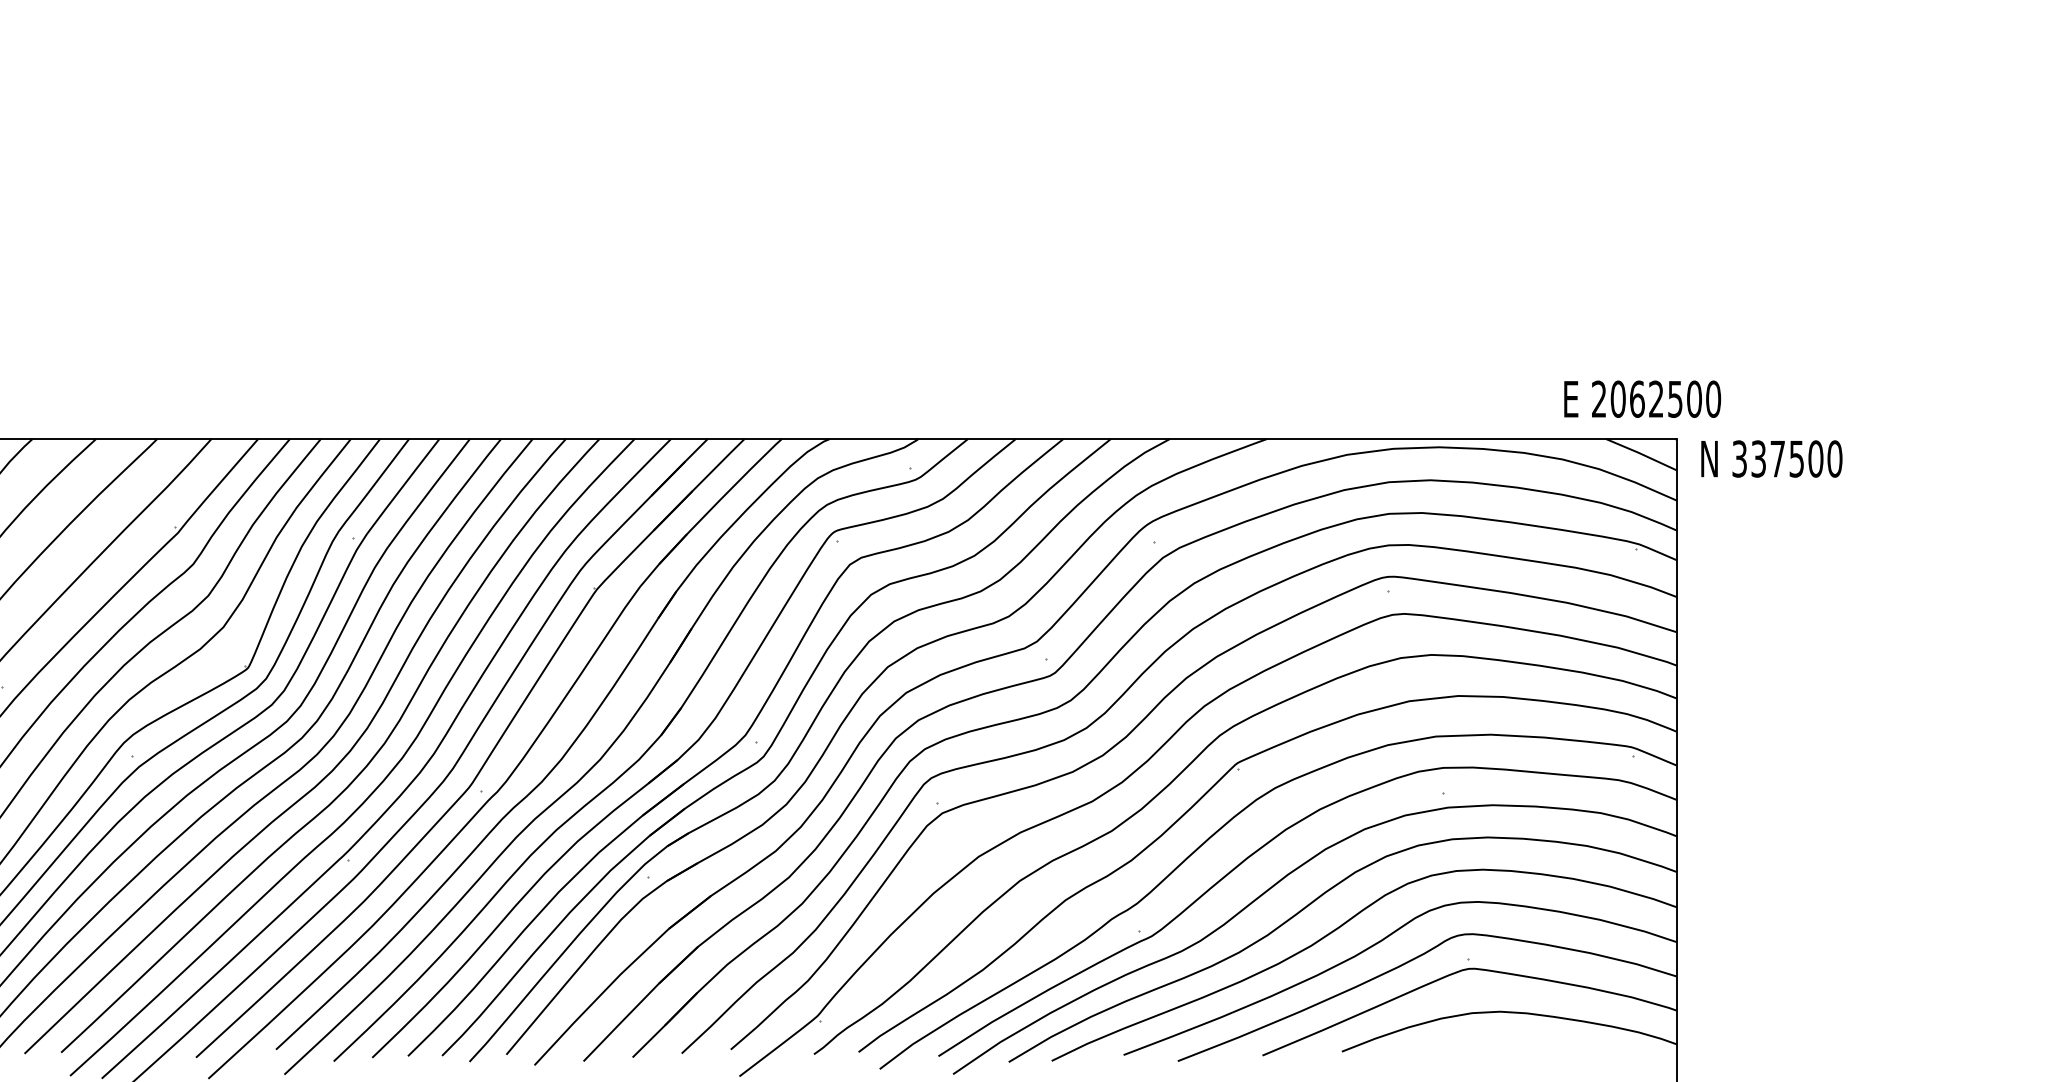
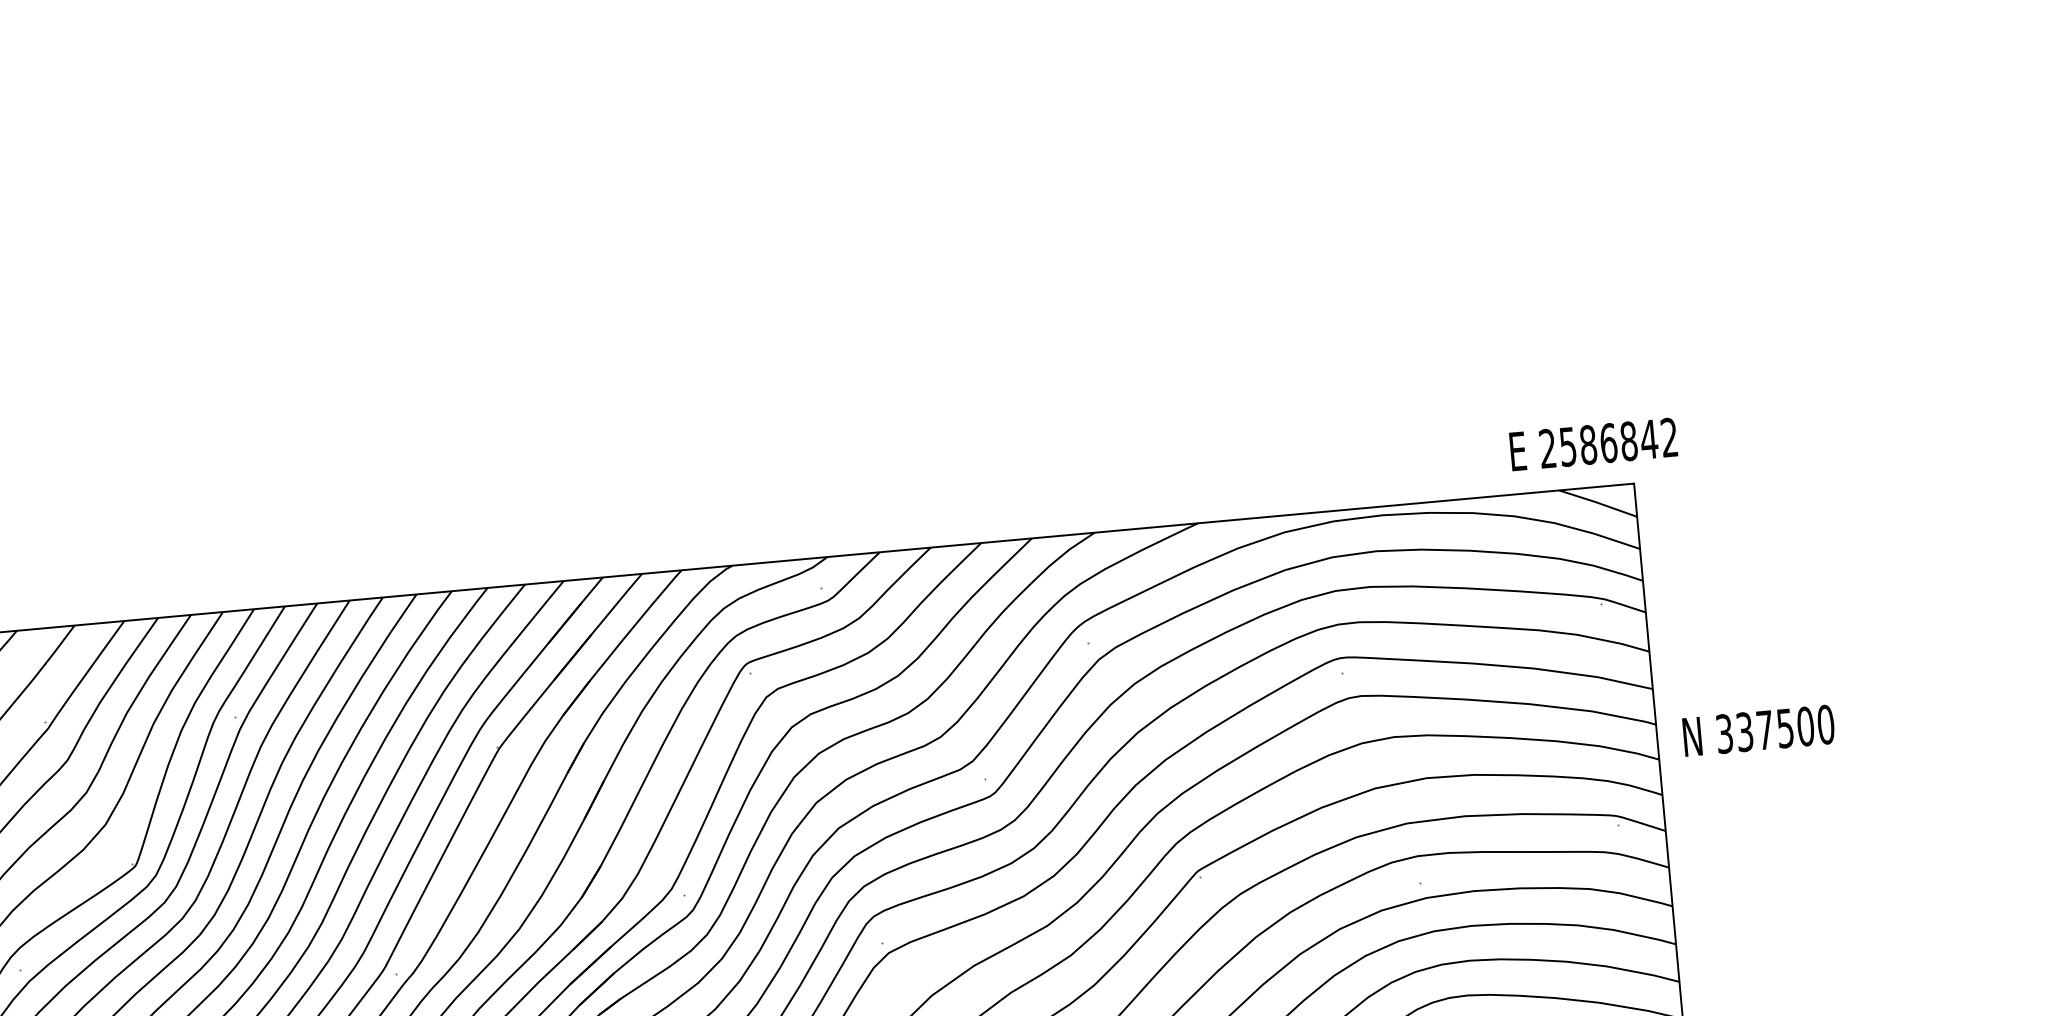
text: (1665, 398) -> (1618, 441), 2062500 -> 2586842
text: (1771, 458) -> (1758, 730), moved

